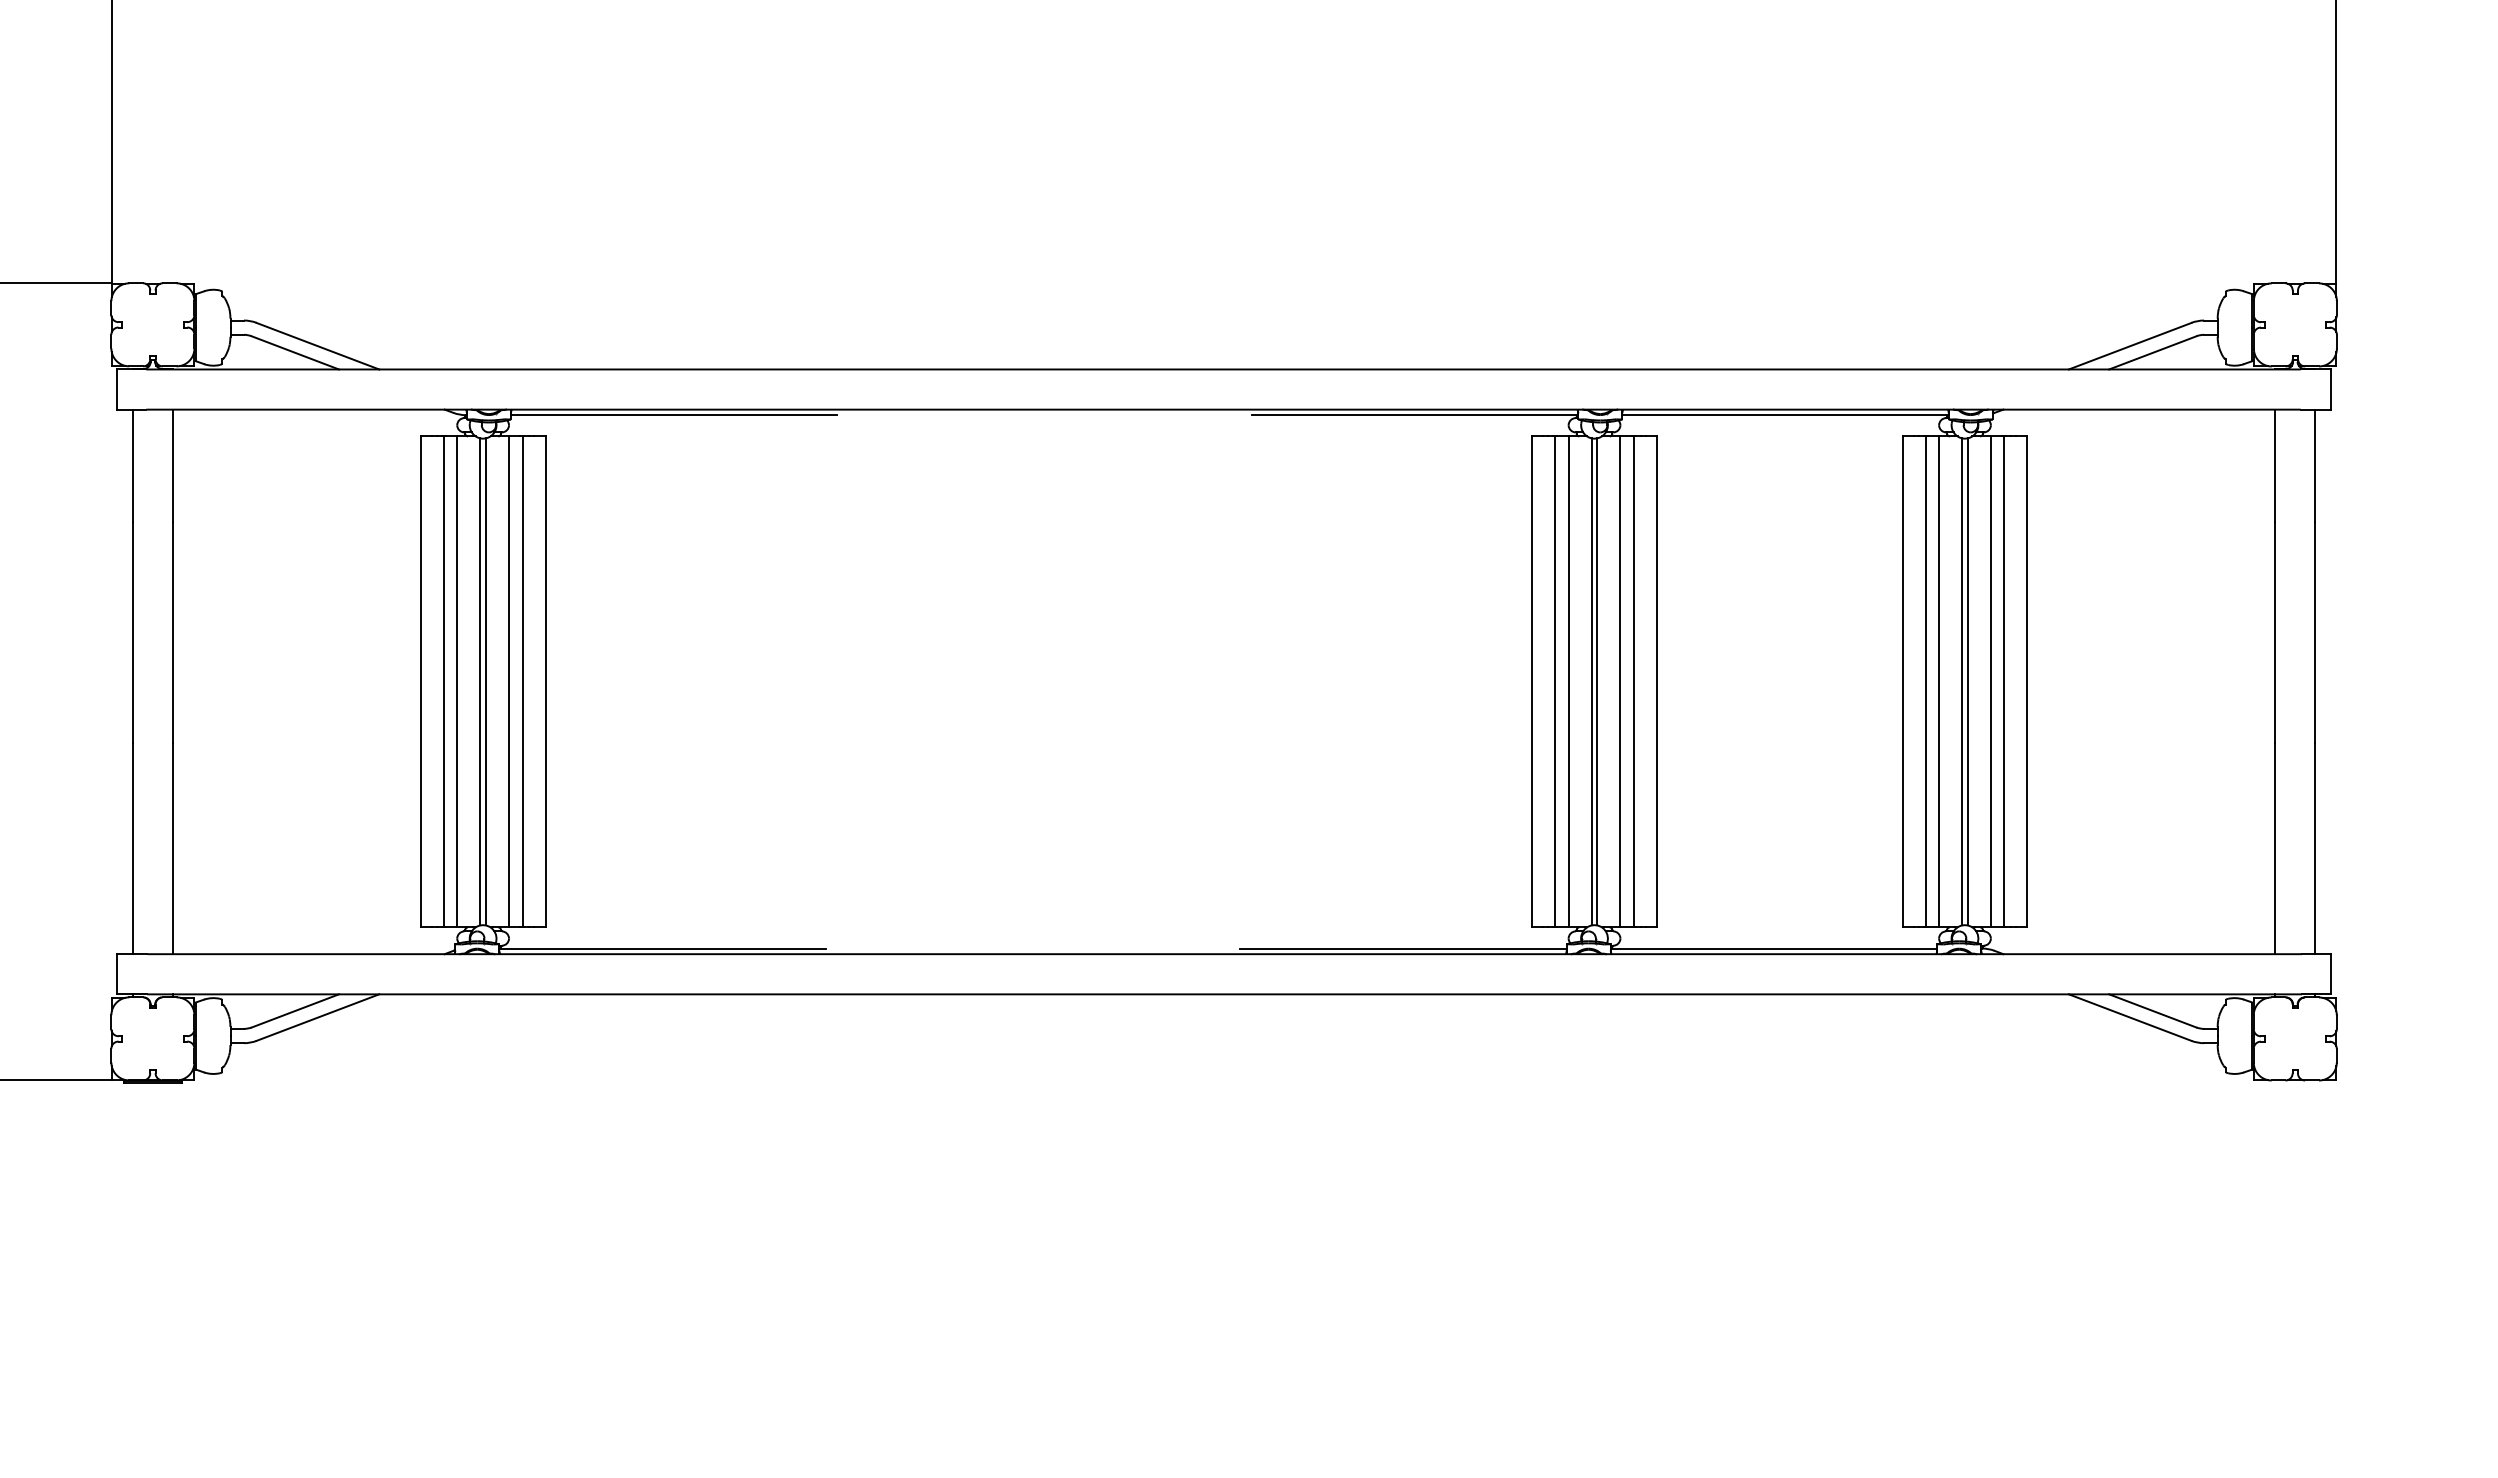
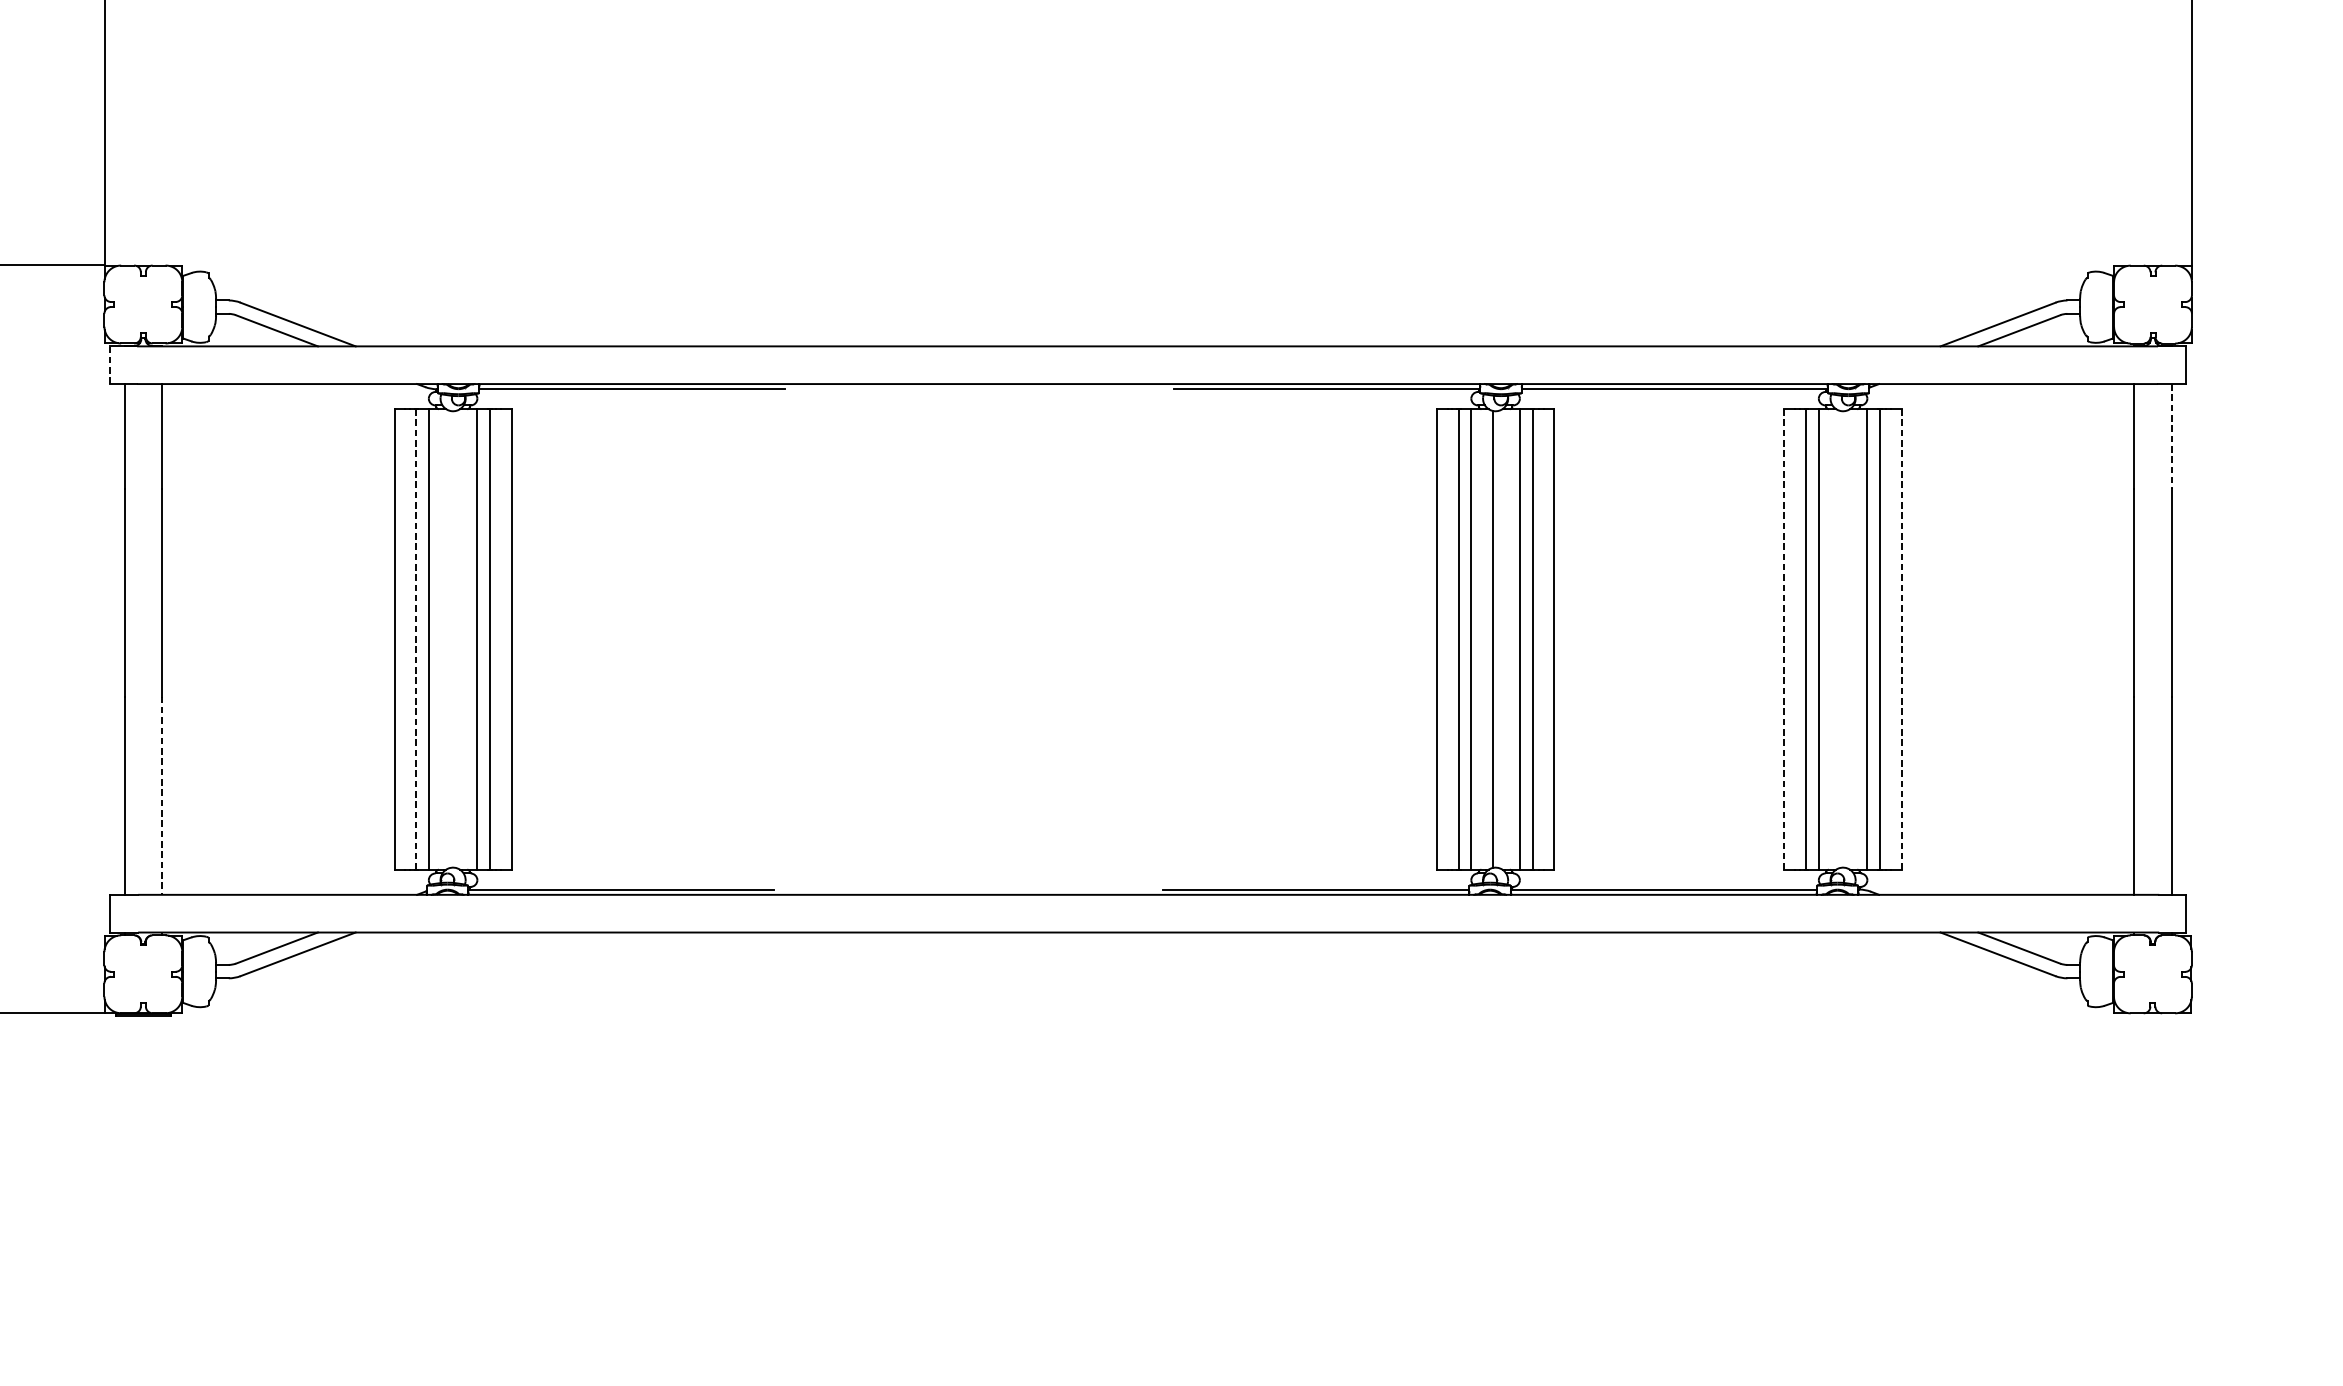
line: (117, 389) -> (110, 365), solid -> dashed
line: (2315, 466) -> (2171, 437), solid -> dashed
line: (480, 681) -> (450, 639), removed
line: (485, 681) -> (455, 639), removed
line: (1597, 681) -> (1498, 639), removed
line: (1902, 681) -> (1784, 639), solid -> dashed
line: (1962, 681) -> (1840, 639), removed
line: (1967, 681) -> (1845, 639), removed
line: (2027, 681) -> (1901, 639), solid -> dashed
line: (443, 682) -> (415, 640), solid -> dashed
line: (173, 848) -> (162, 795), solid -> dashed

